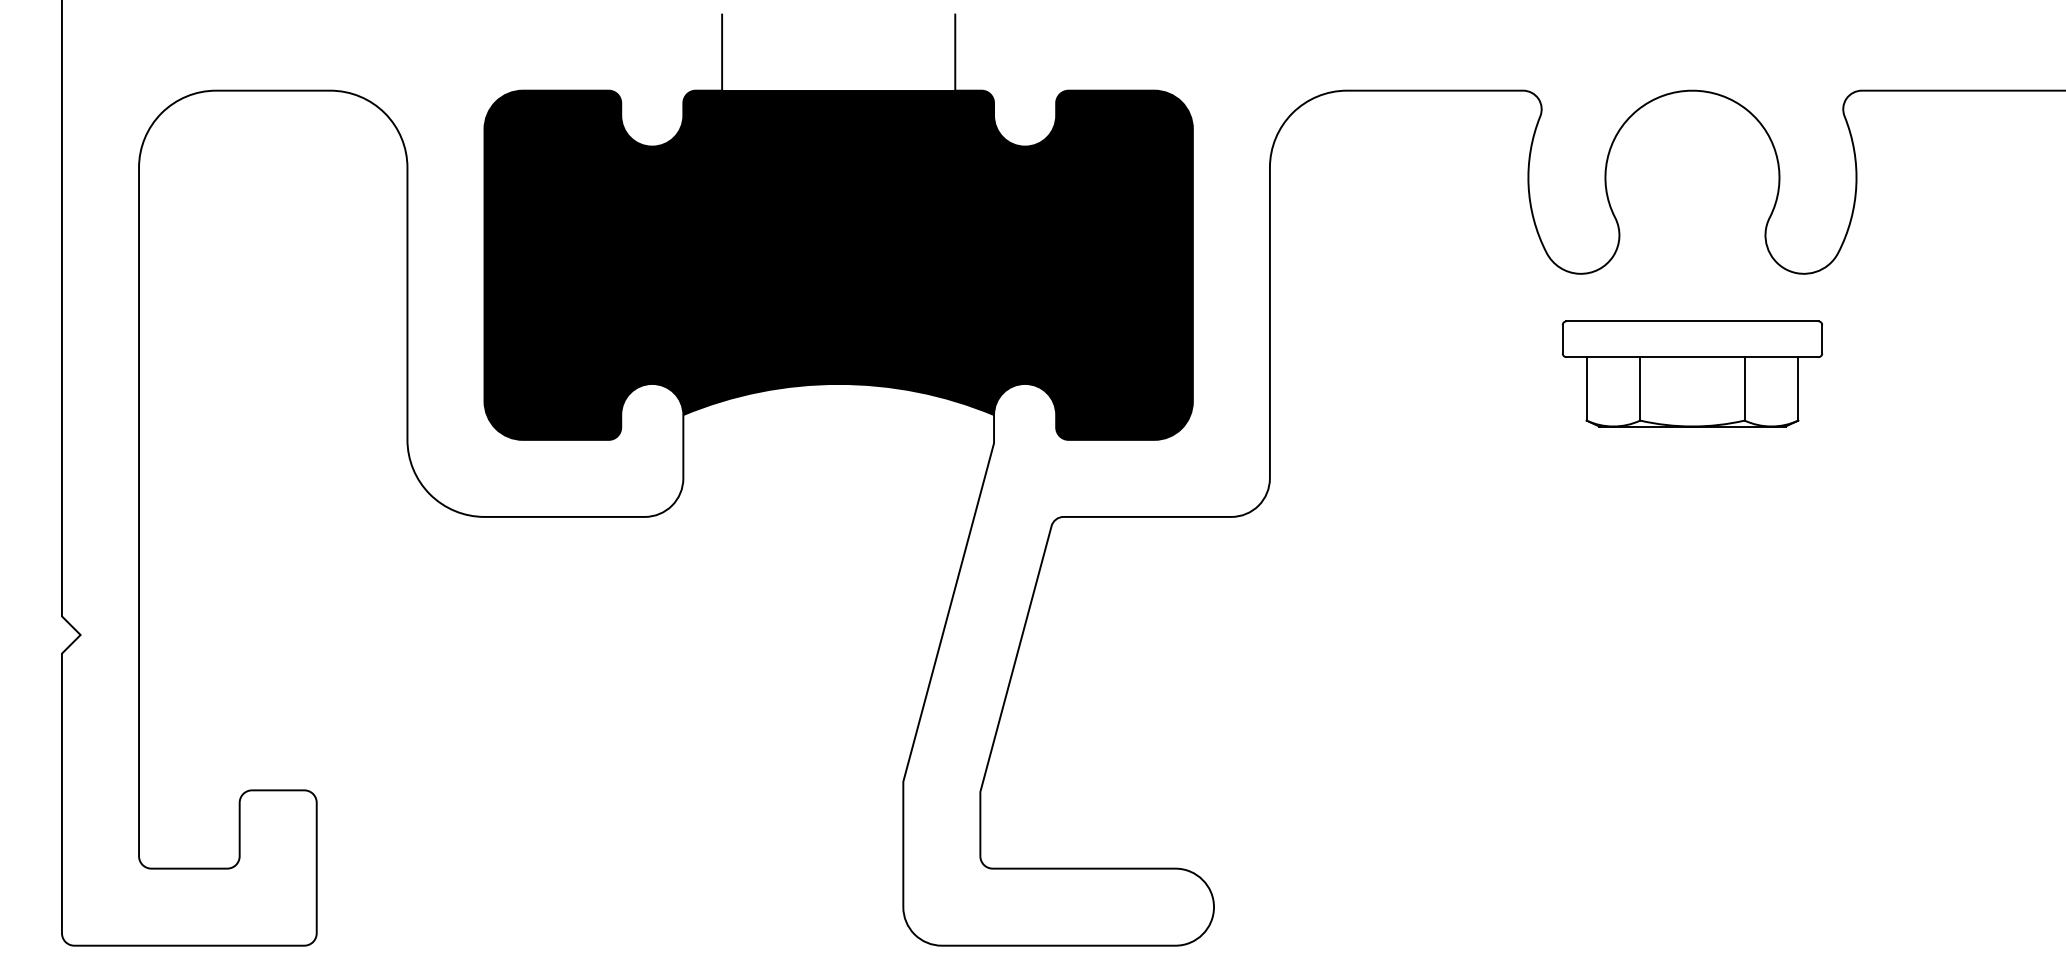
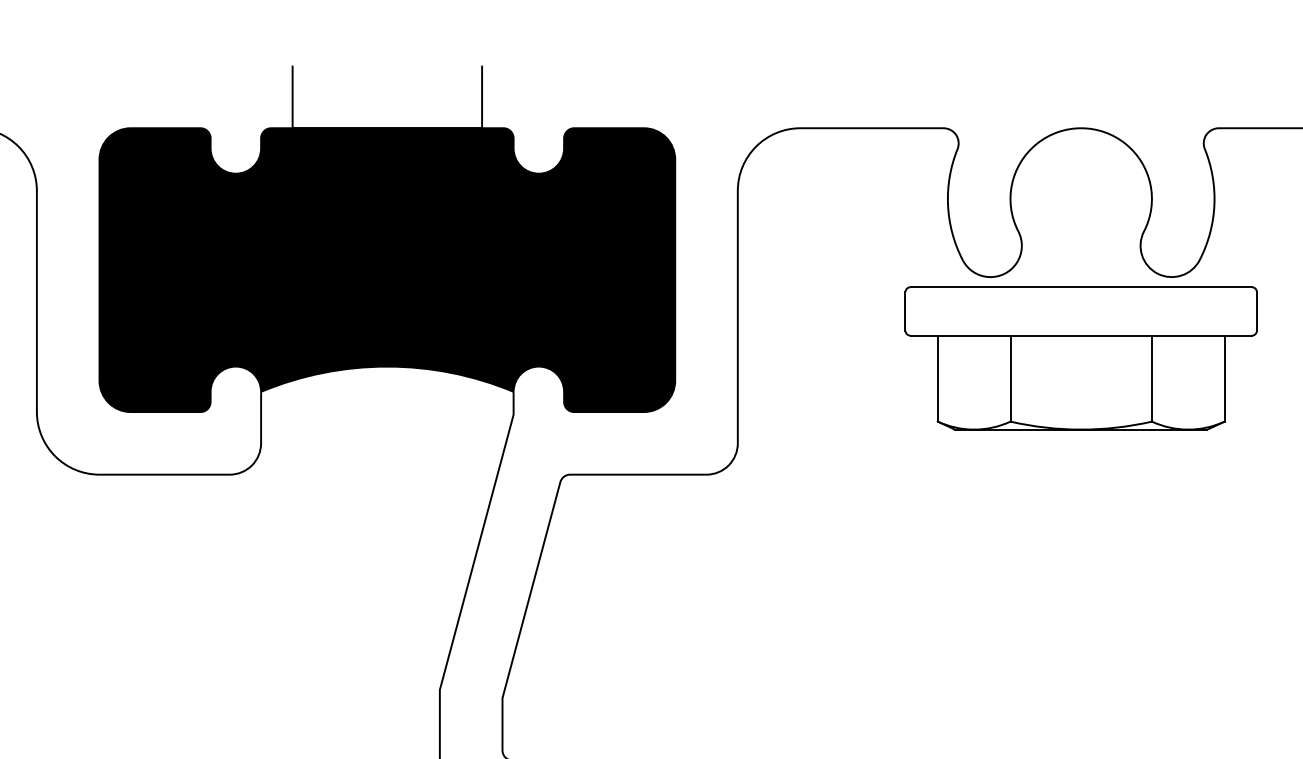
part: (1692, 373) -> (1081, 358), size x1.67

